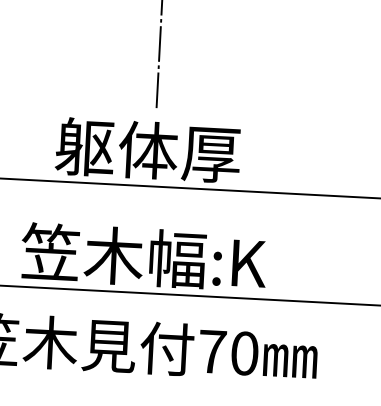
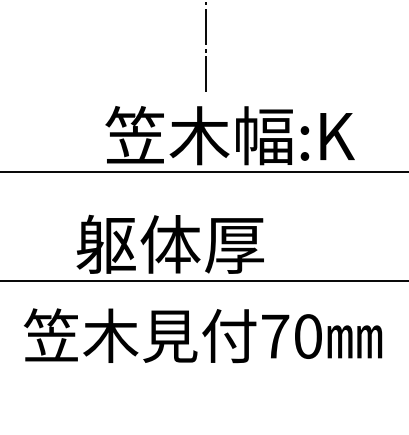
text: (177, 151) -> (229, 135), 躯体厚 -> 笠木幅:K
text: (143, 256) -> (200, 243), 笠木幅:K -> 躯体厚

